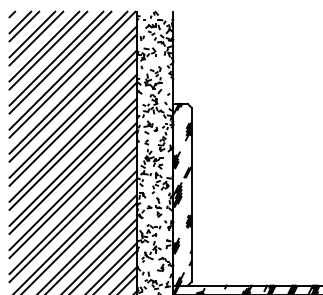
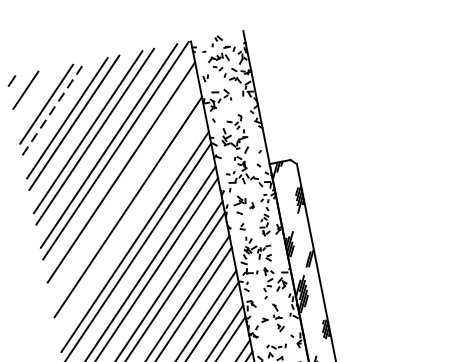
line: (24, 26) -> (32, 94), removed
line: (36, 38) -> (53, 108), solid -> dashed
line: (73, 97) -> (123, 183), removed
line: (73, 121) -> (130, 217), removed

